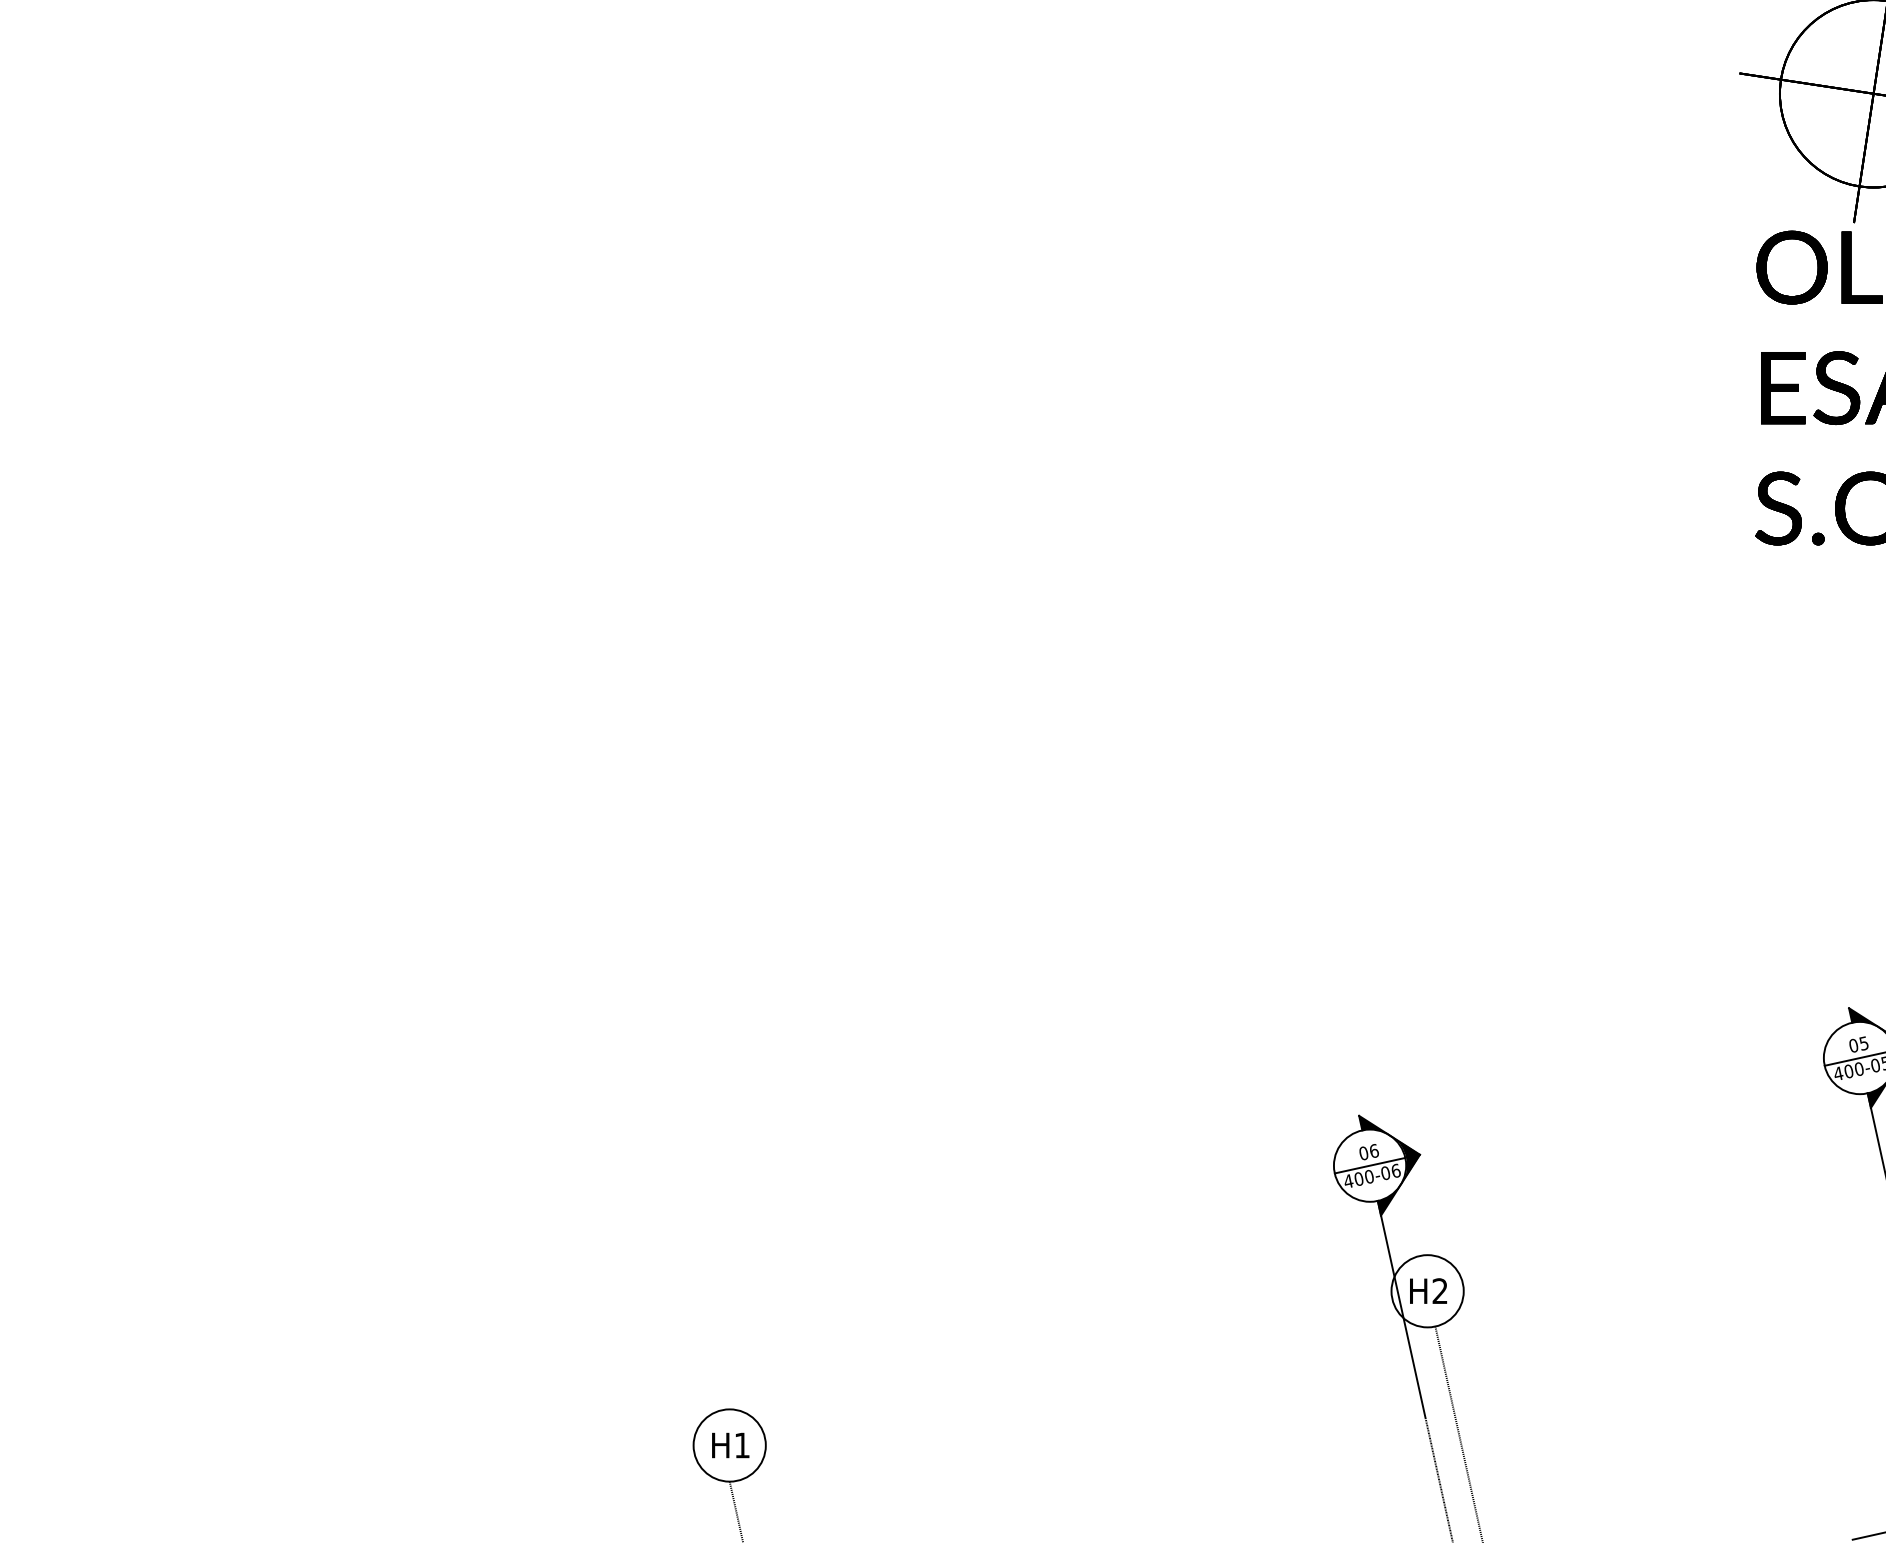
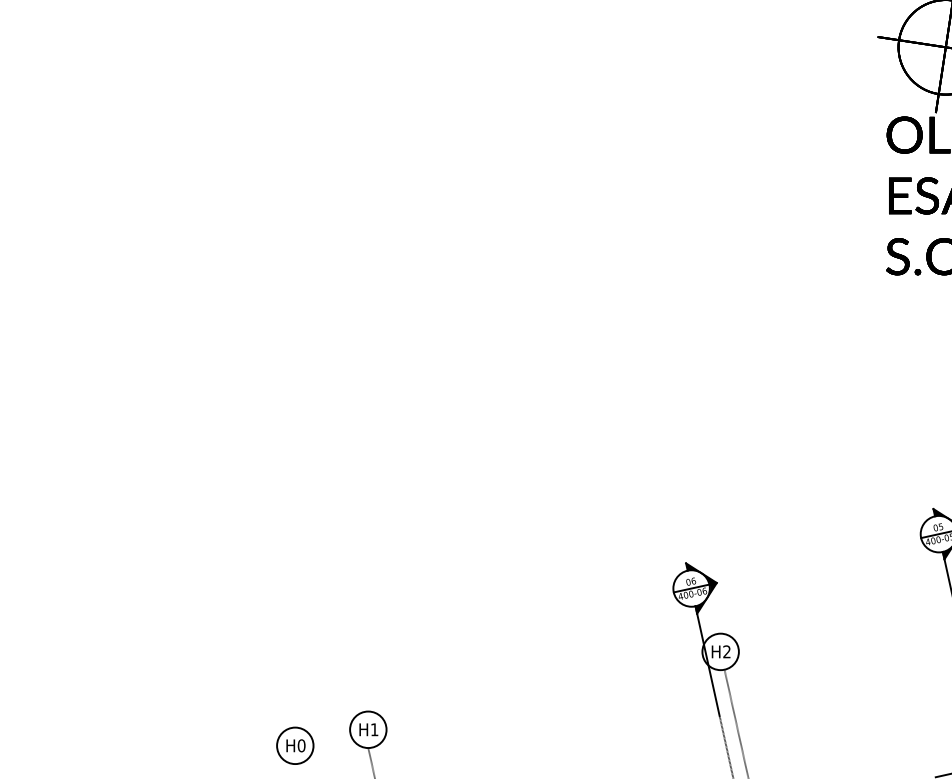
part: (585, 1476) -> (295, 745), added

